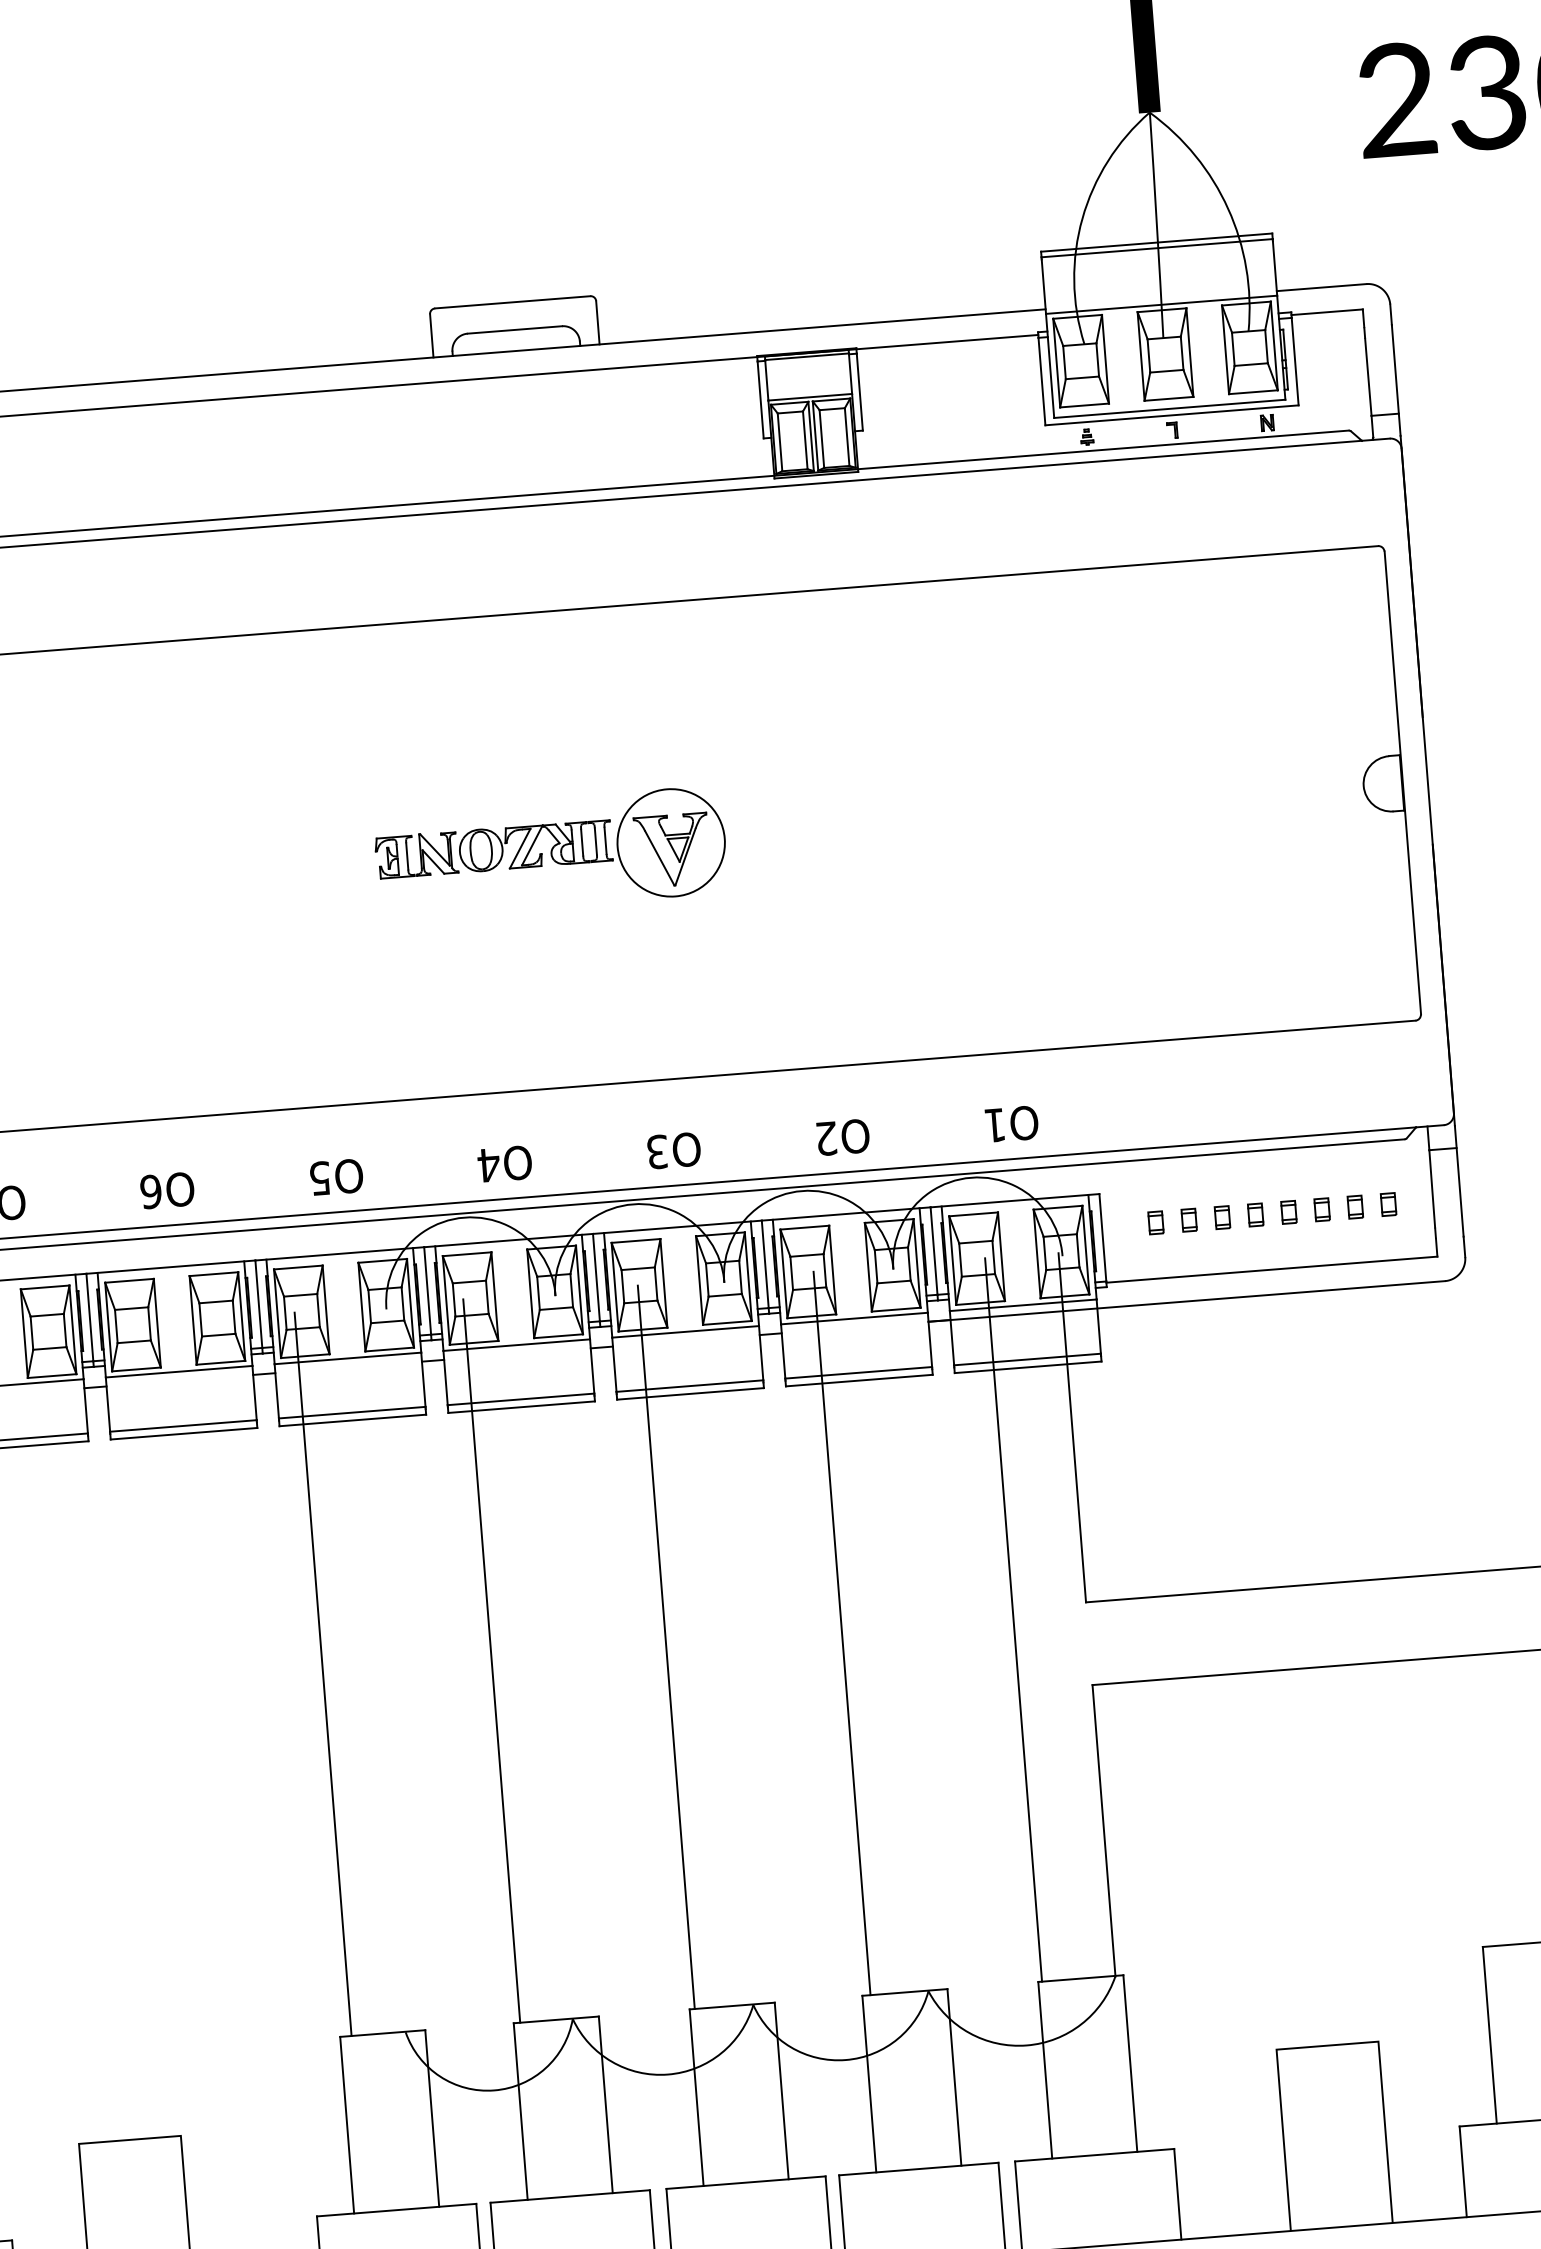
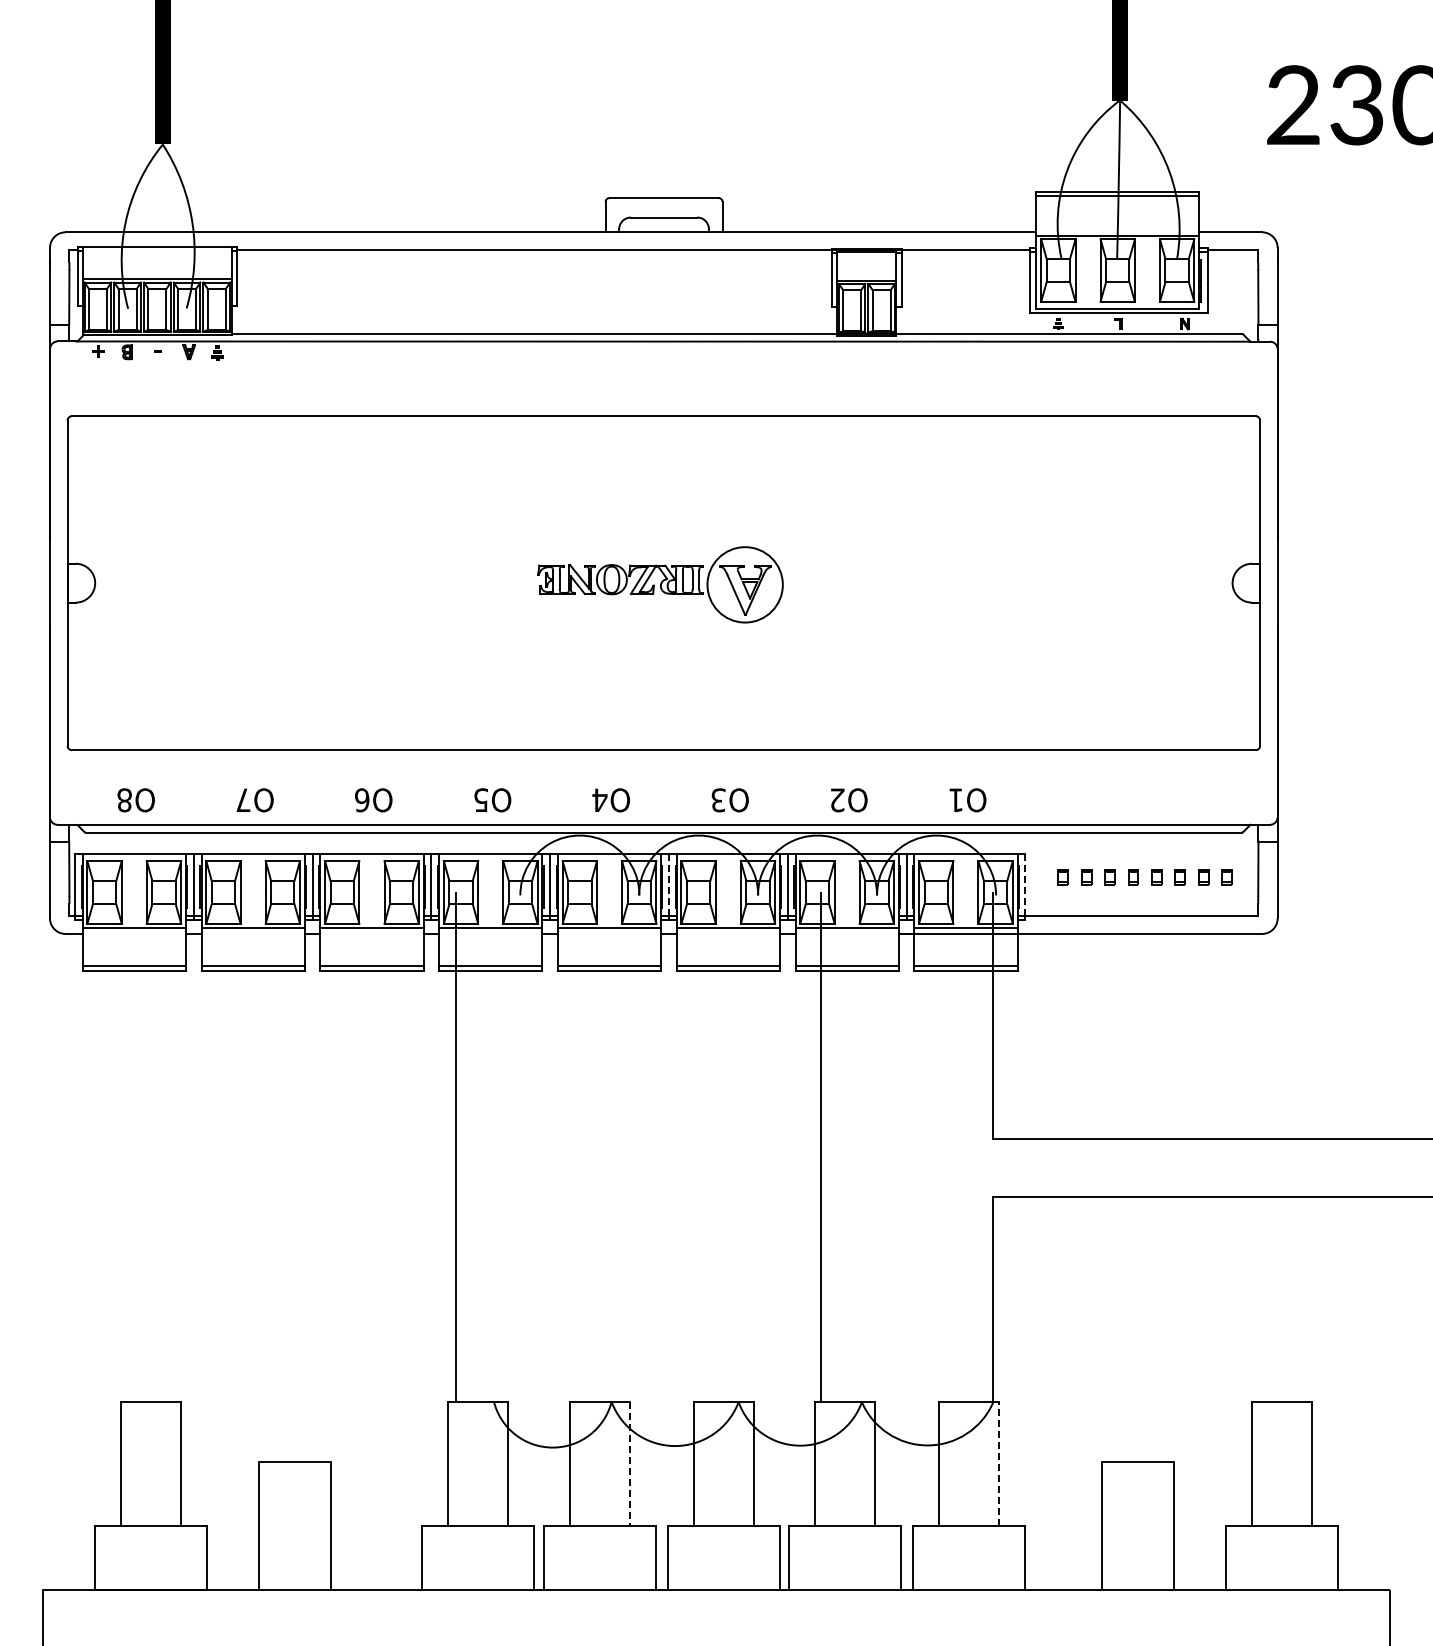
line: (1103, 1237) -> (1025, 884), solid -> dashed
line: (595, 1277) -> (668, 884), solid -> dashed
line: (1013, 1619) -> (941, 1146), removed
line: (666, 1646) -> (697, 1146), removed
line: (491, 1660) -> (574, 1146), removed
line: (1130, 2063) -> (999, 1463), solid -> dashed
line: (605, 2105) -> (629, 1464), solid -> dashed

